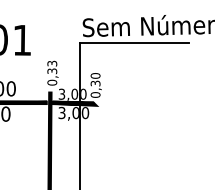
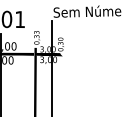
line: (135, 43) -> (82, 21), removed

